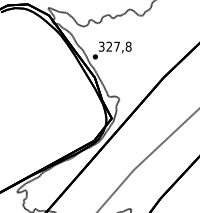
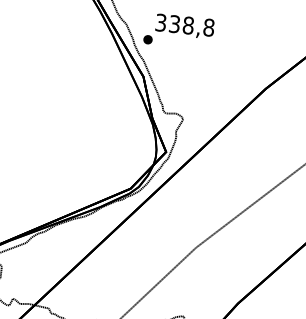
text: (113, 46) -> (182, 24), 327,8 -> 338,8

